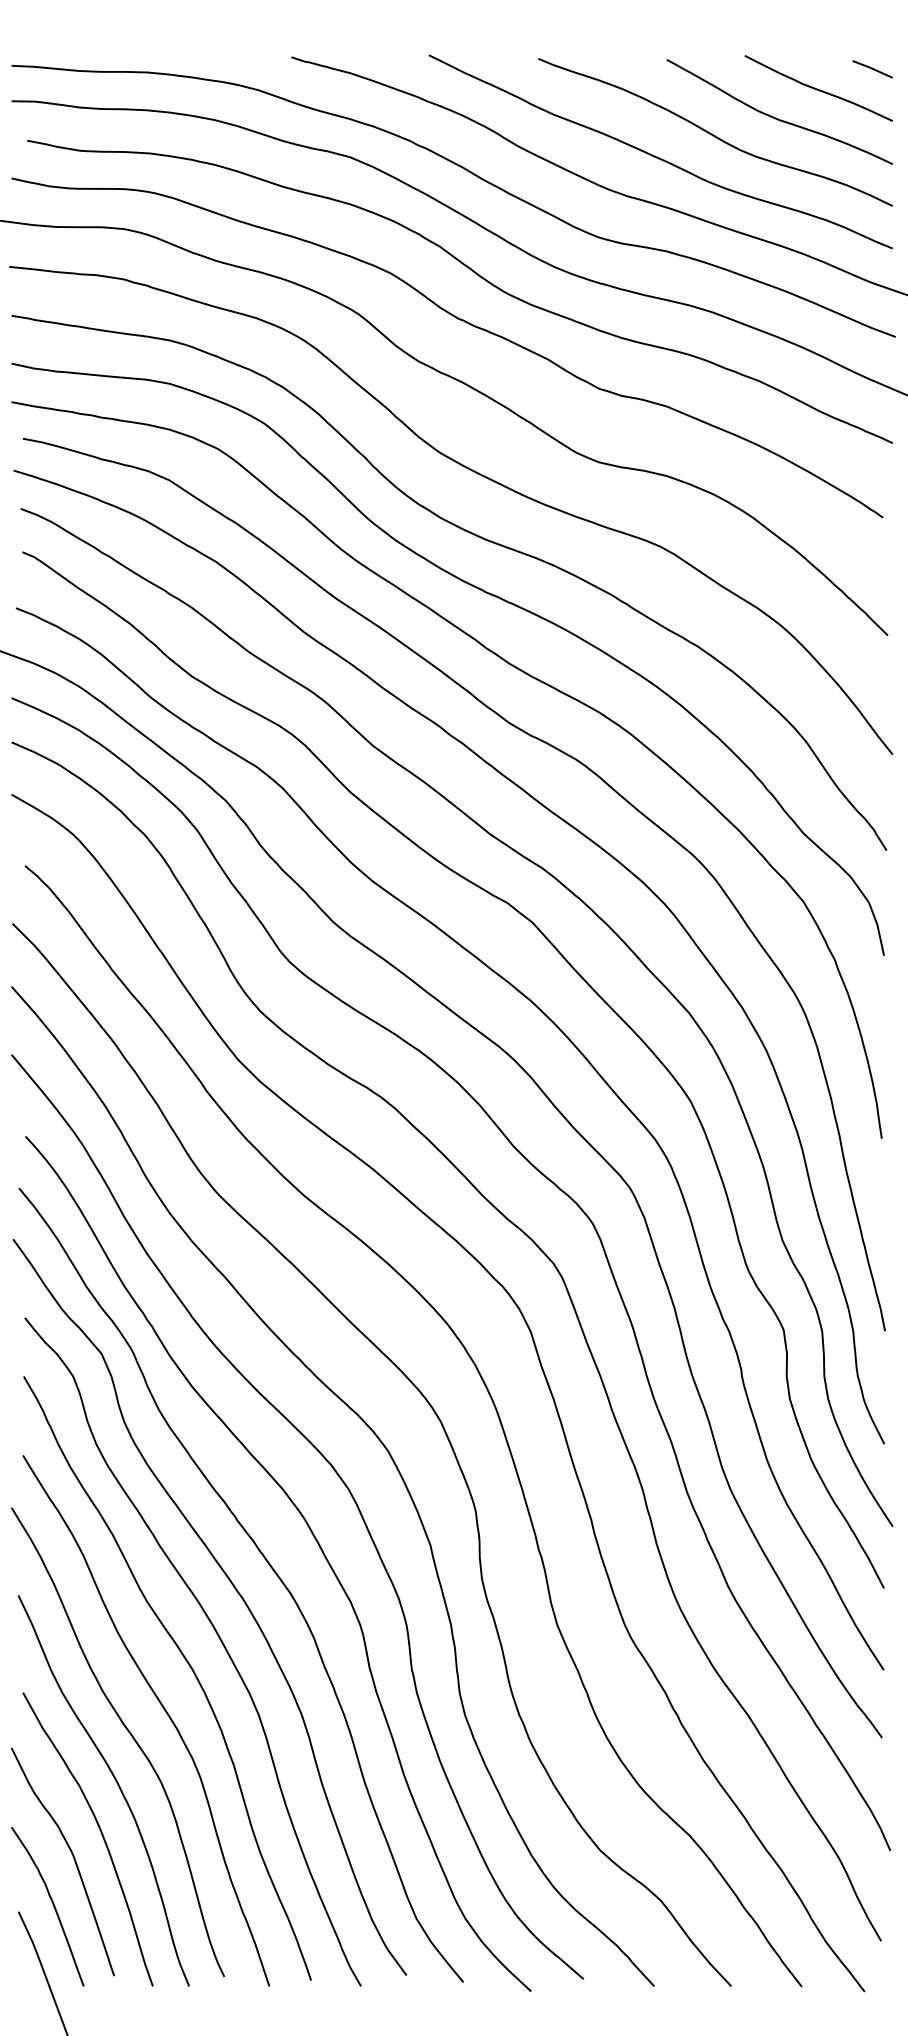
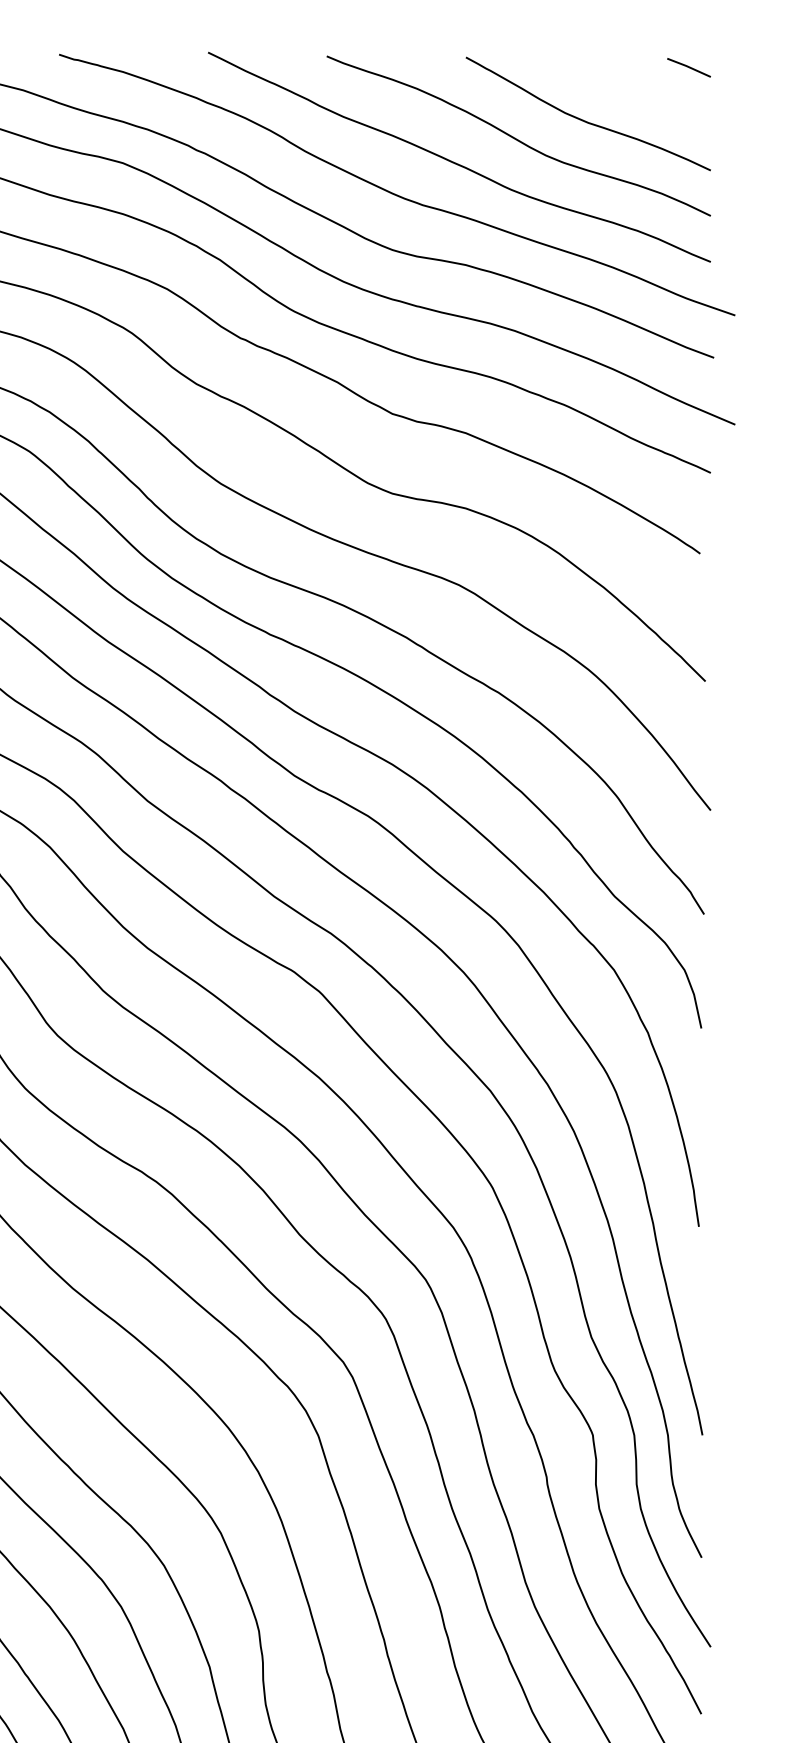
curve: (817, 88) -> (629, 88), removed

